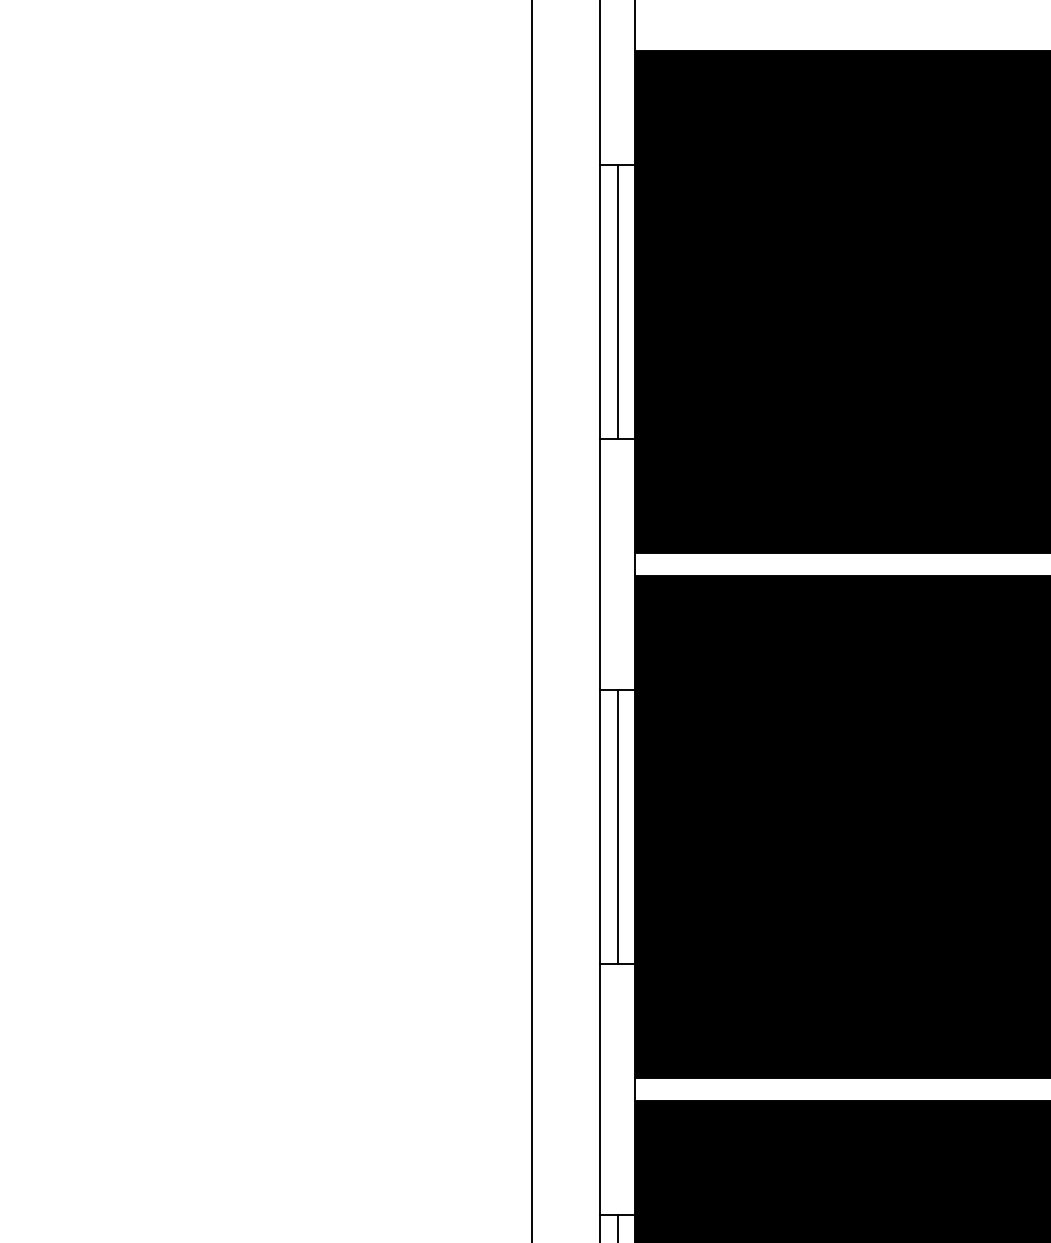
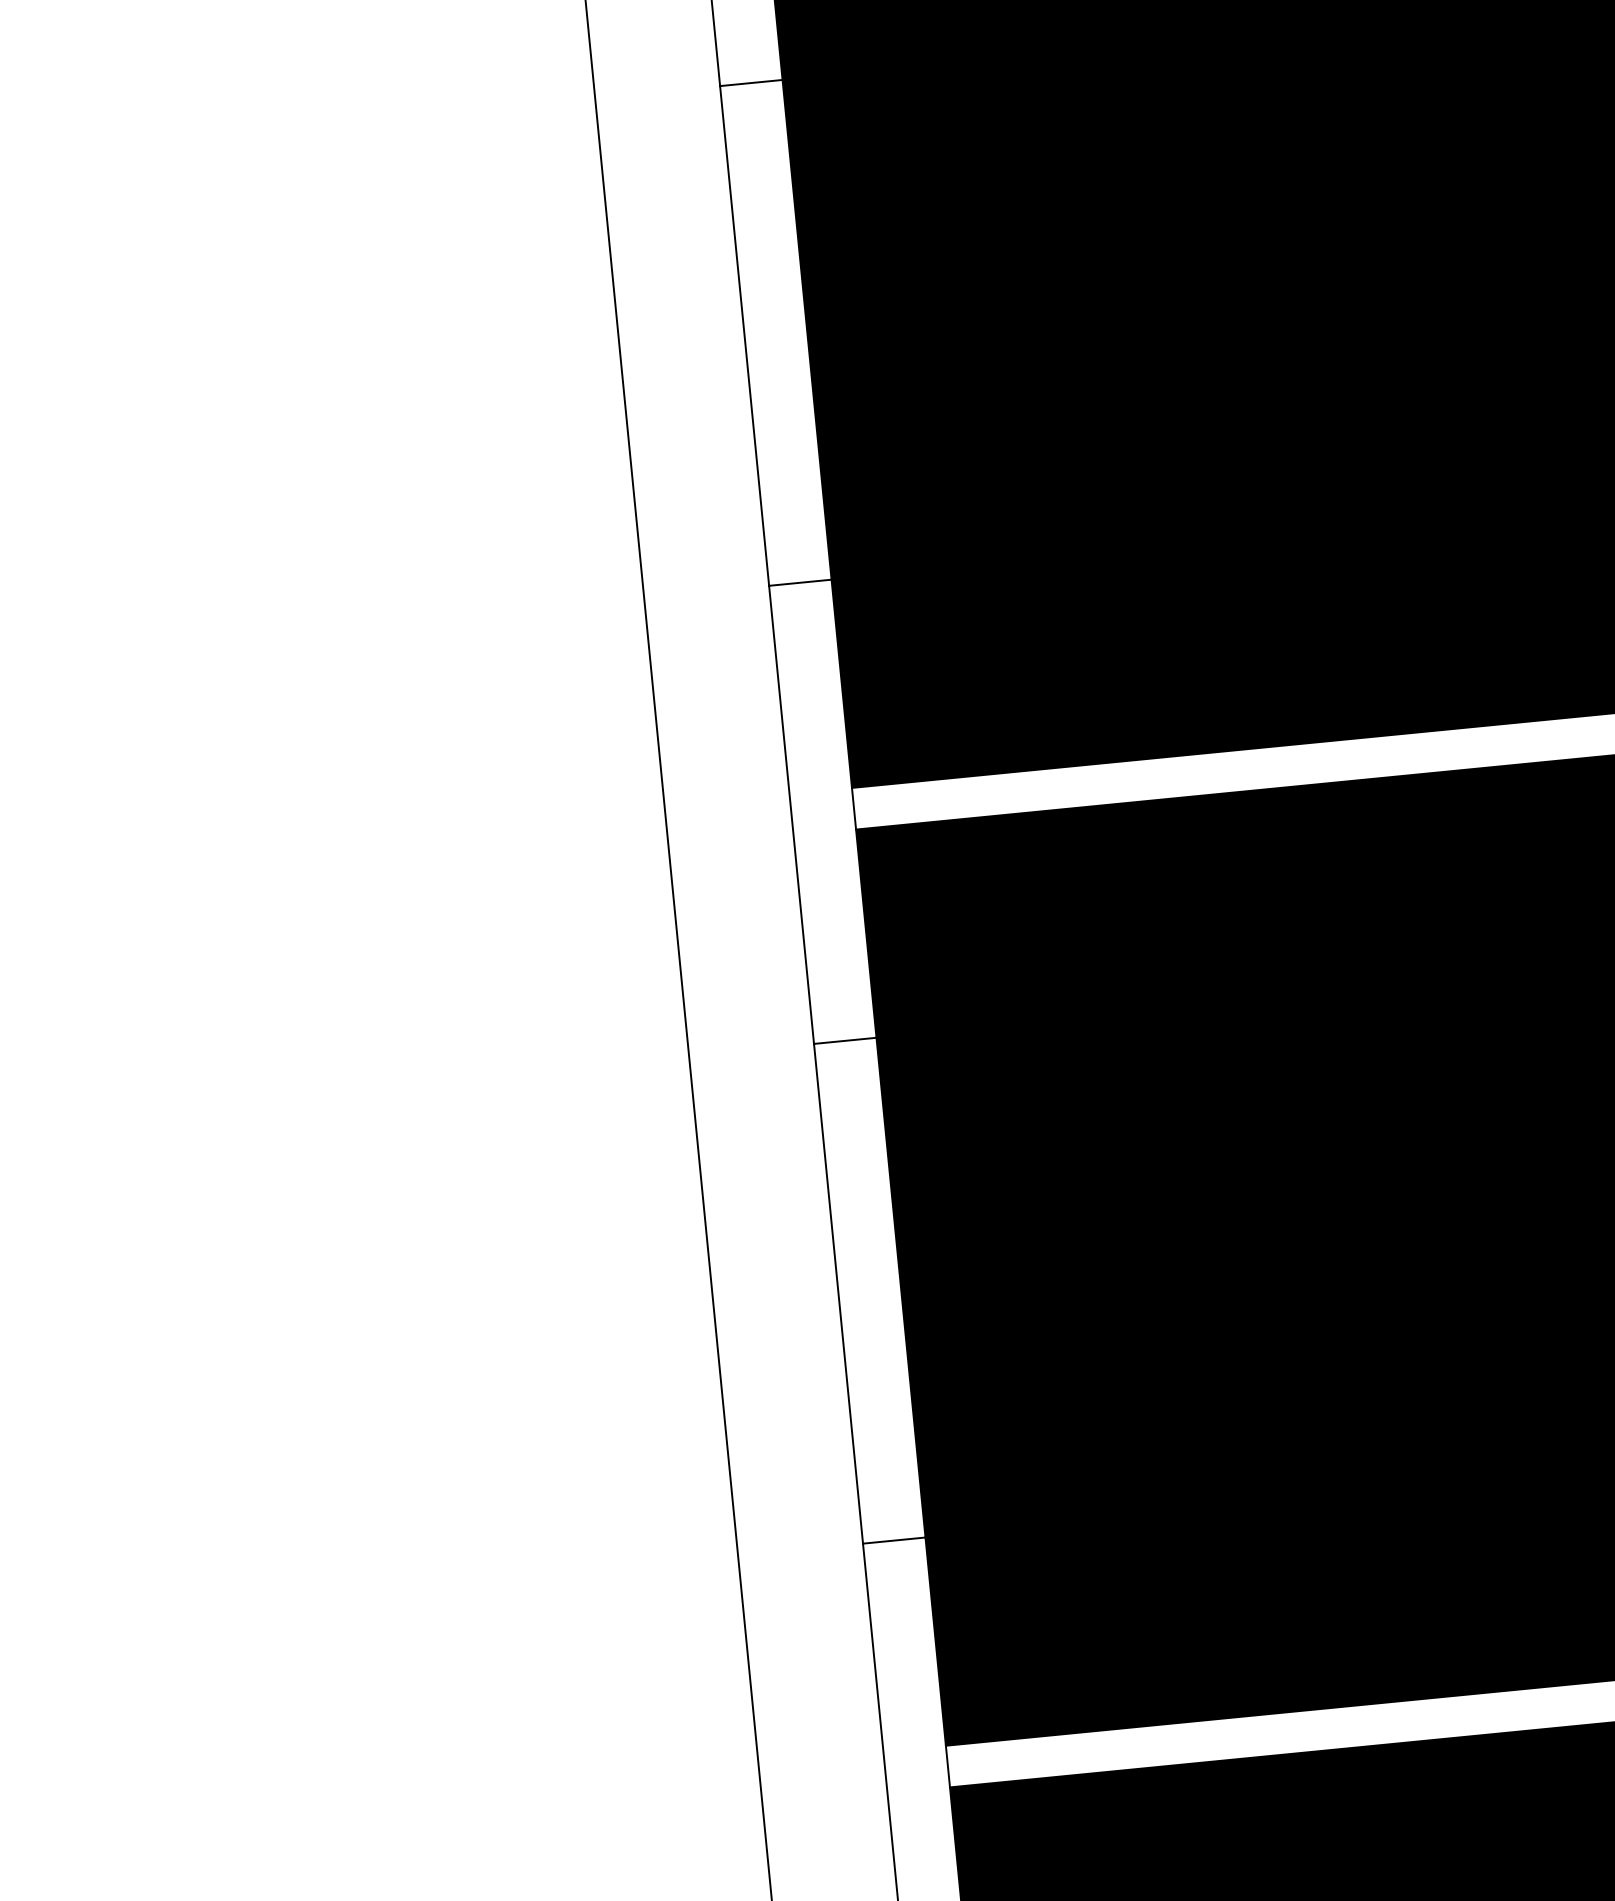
line: (617, 301) -> (775, 332), removed
line: (617, 826) -> (869, 1290), removed

